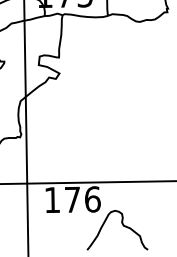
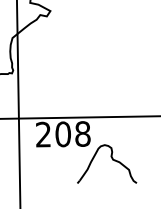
text: (72, 199) -> (63, 134), 176 -> 208

